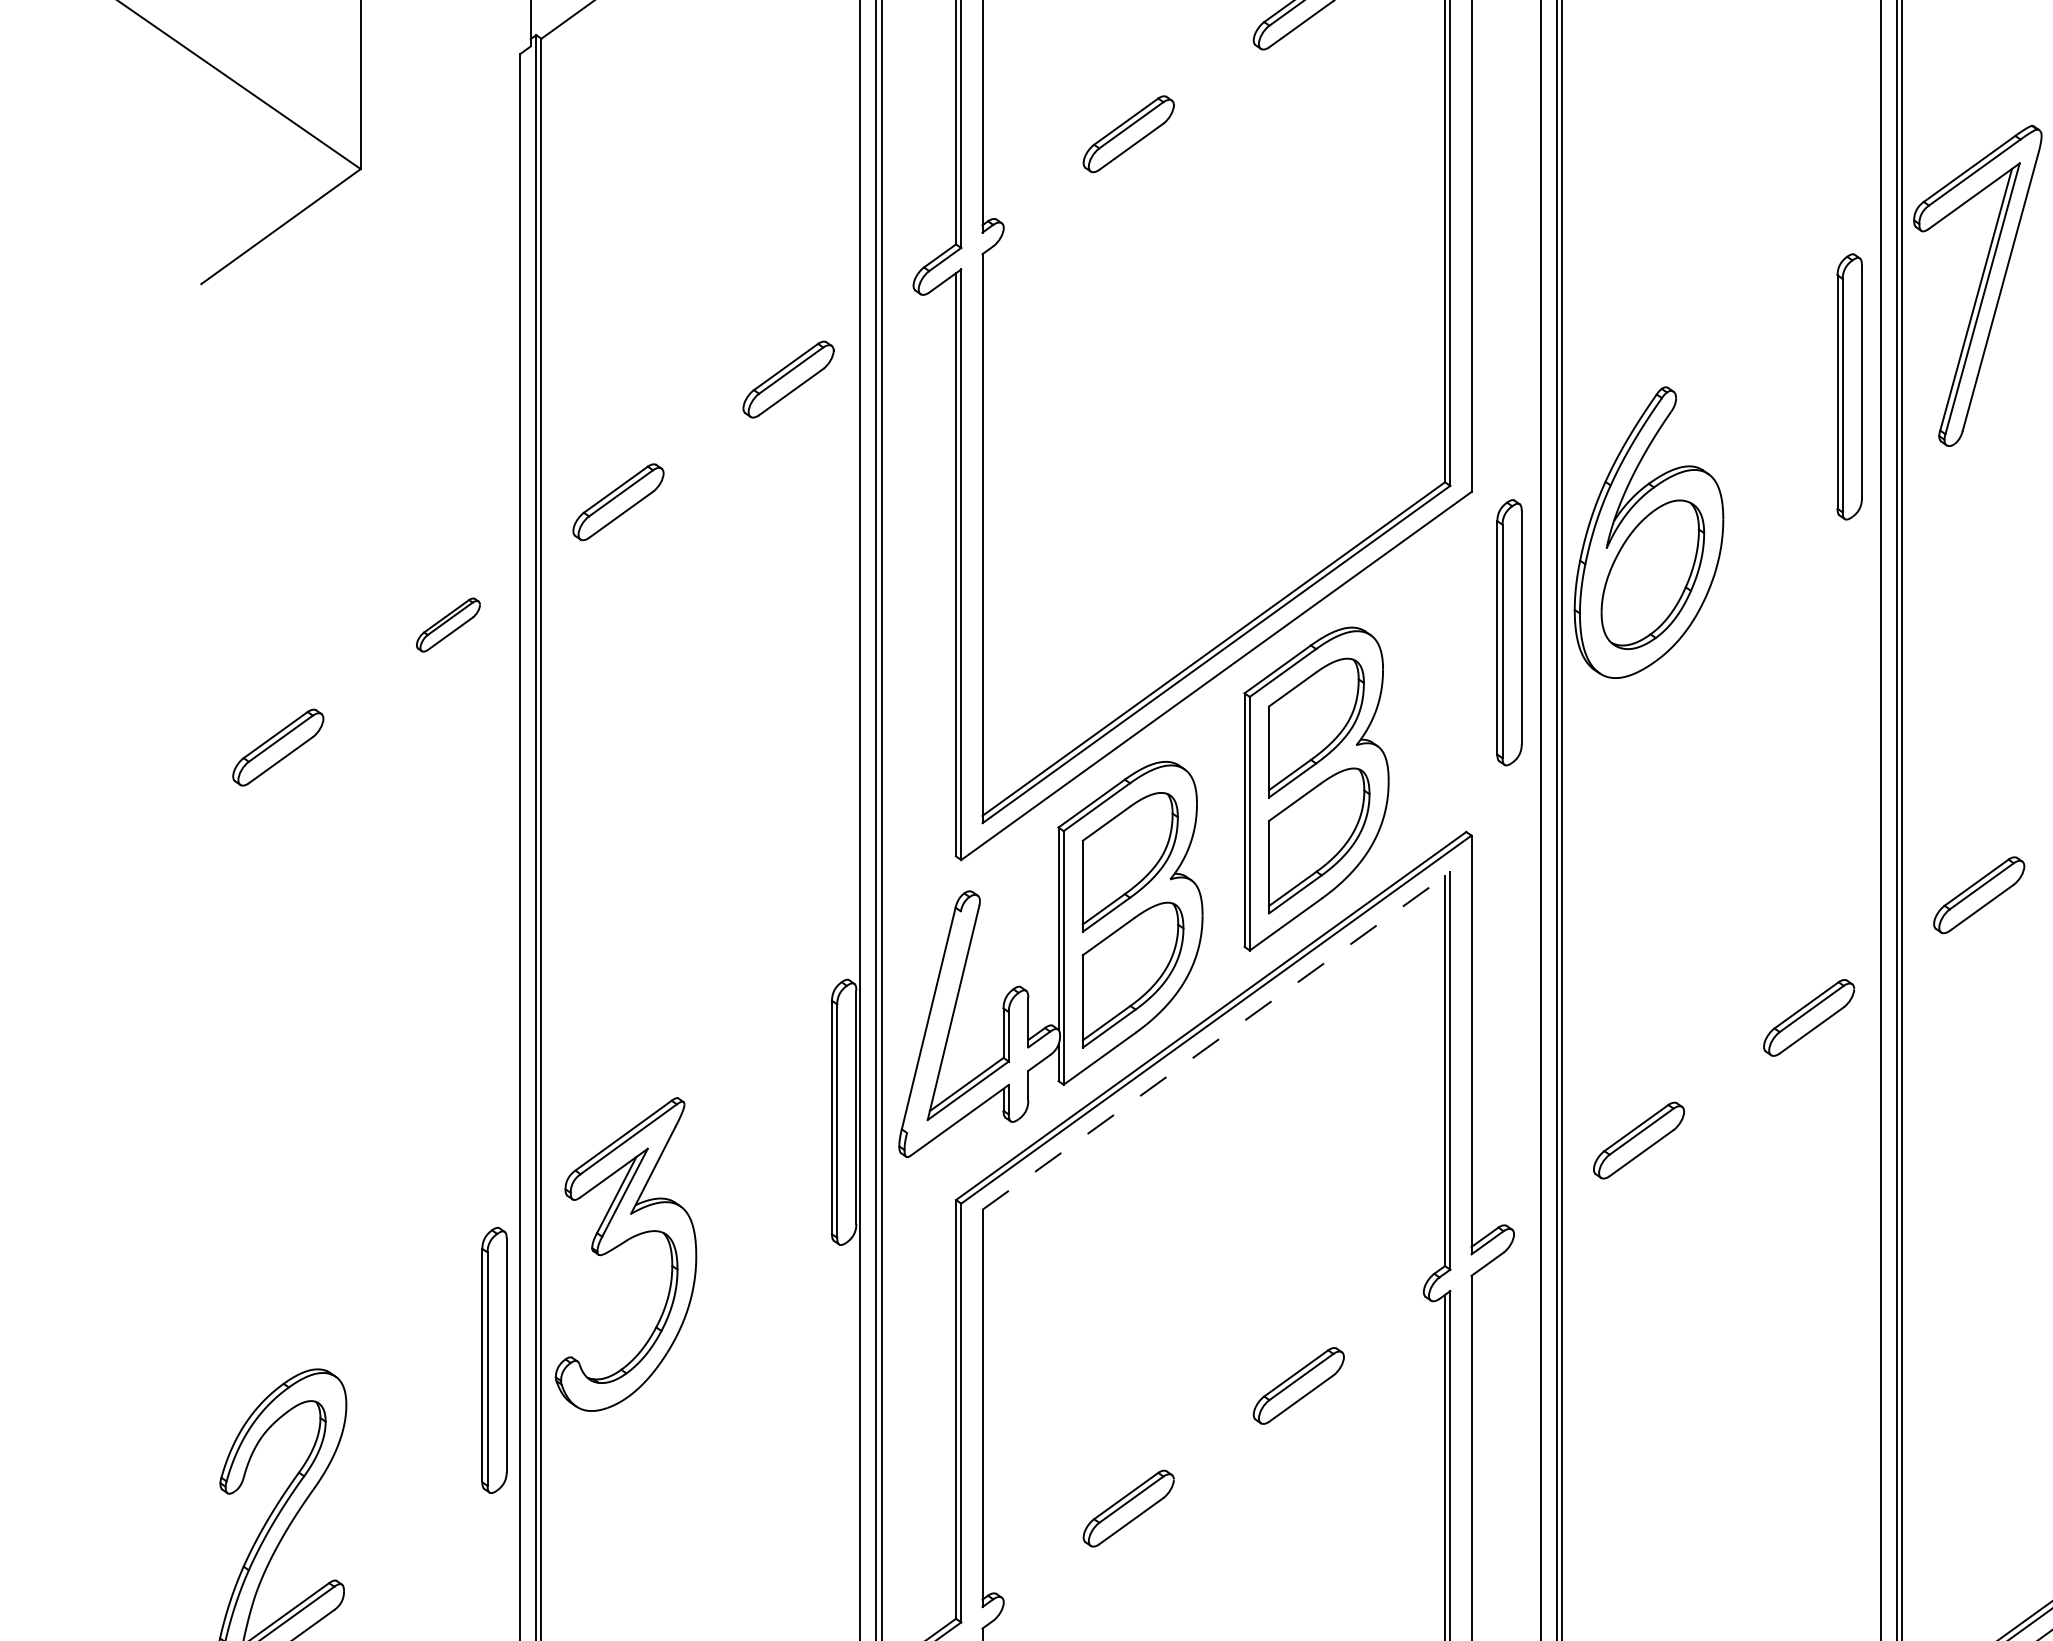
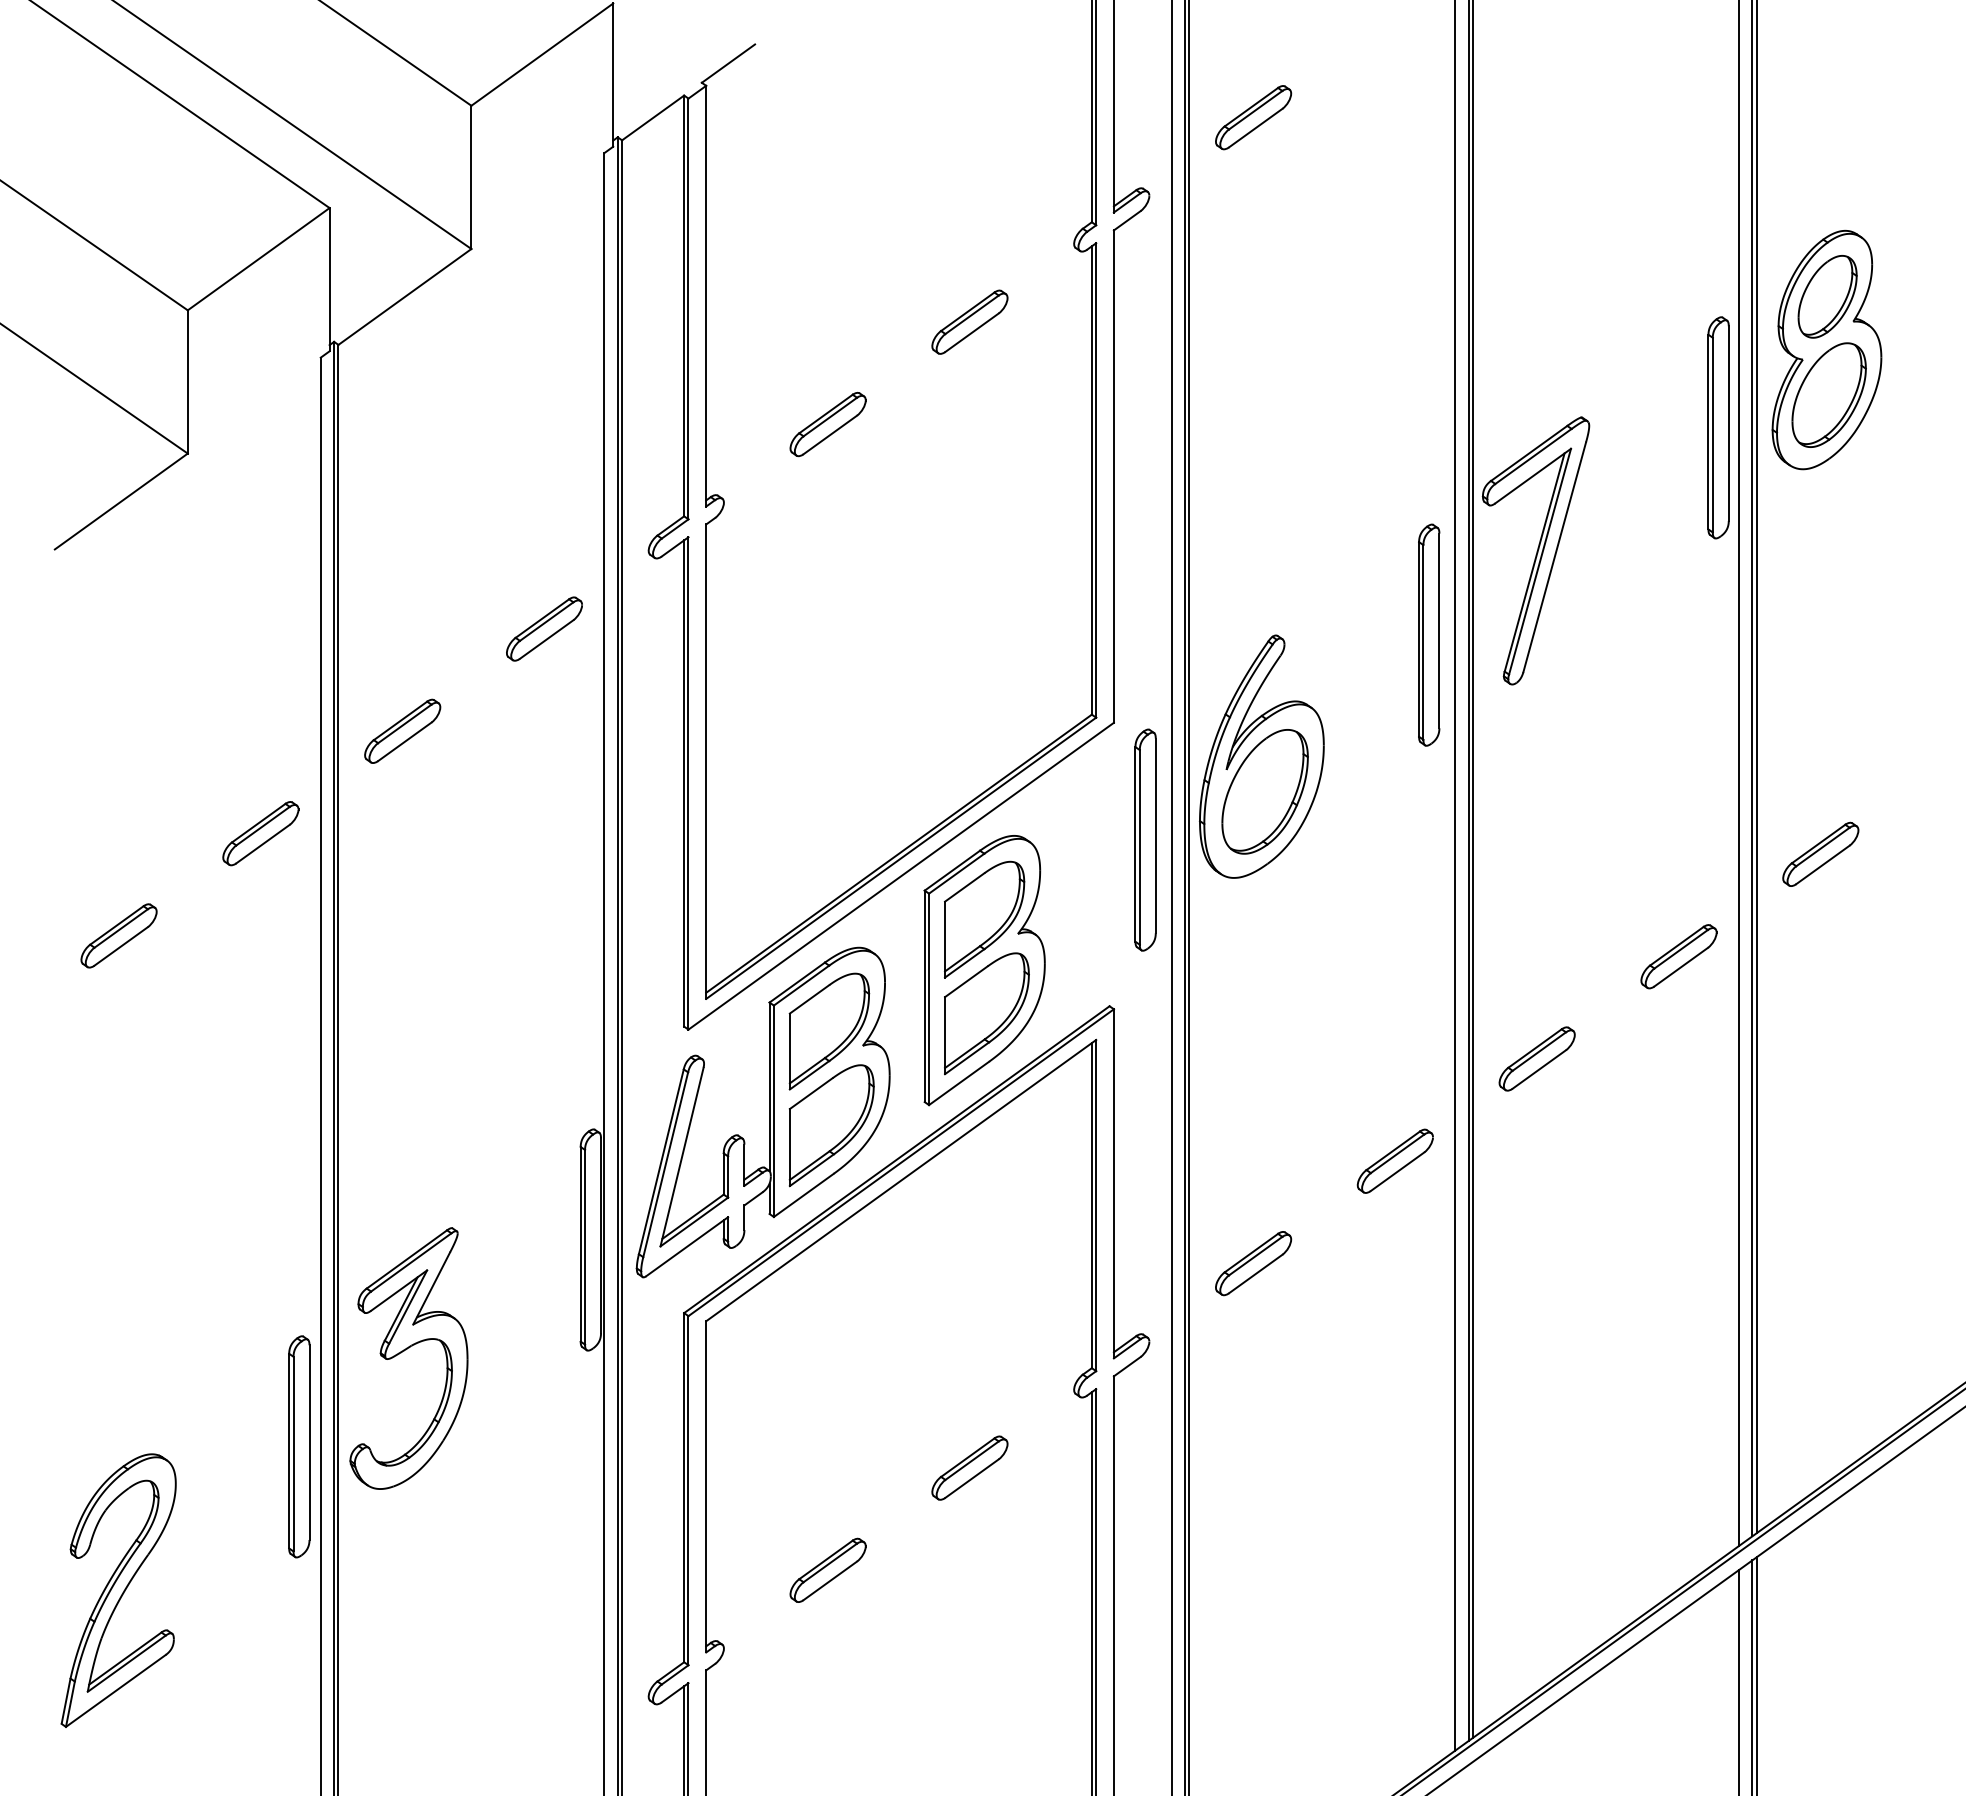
part: (447, 624) -> (260, 833), size x1.43
line: (933, 1021) -> (665, 1164), added
line: (1216, 1040) -> (901, 1180), dashed -> solid

